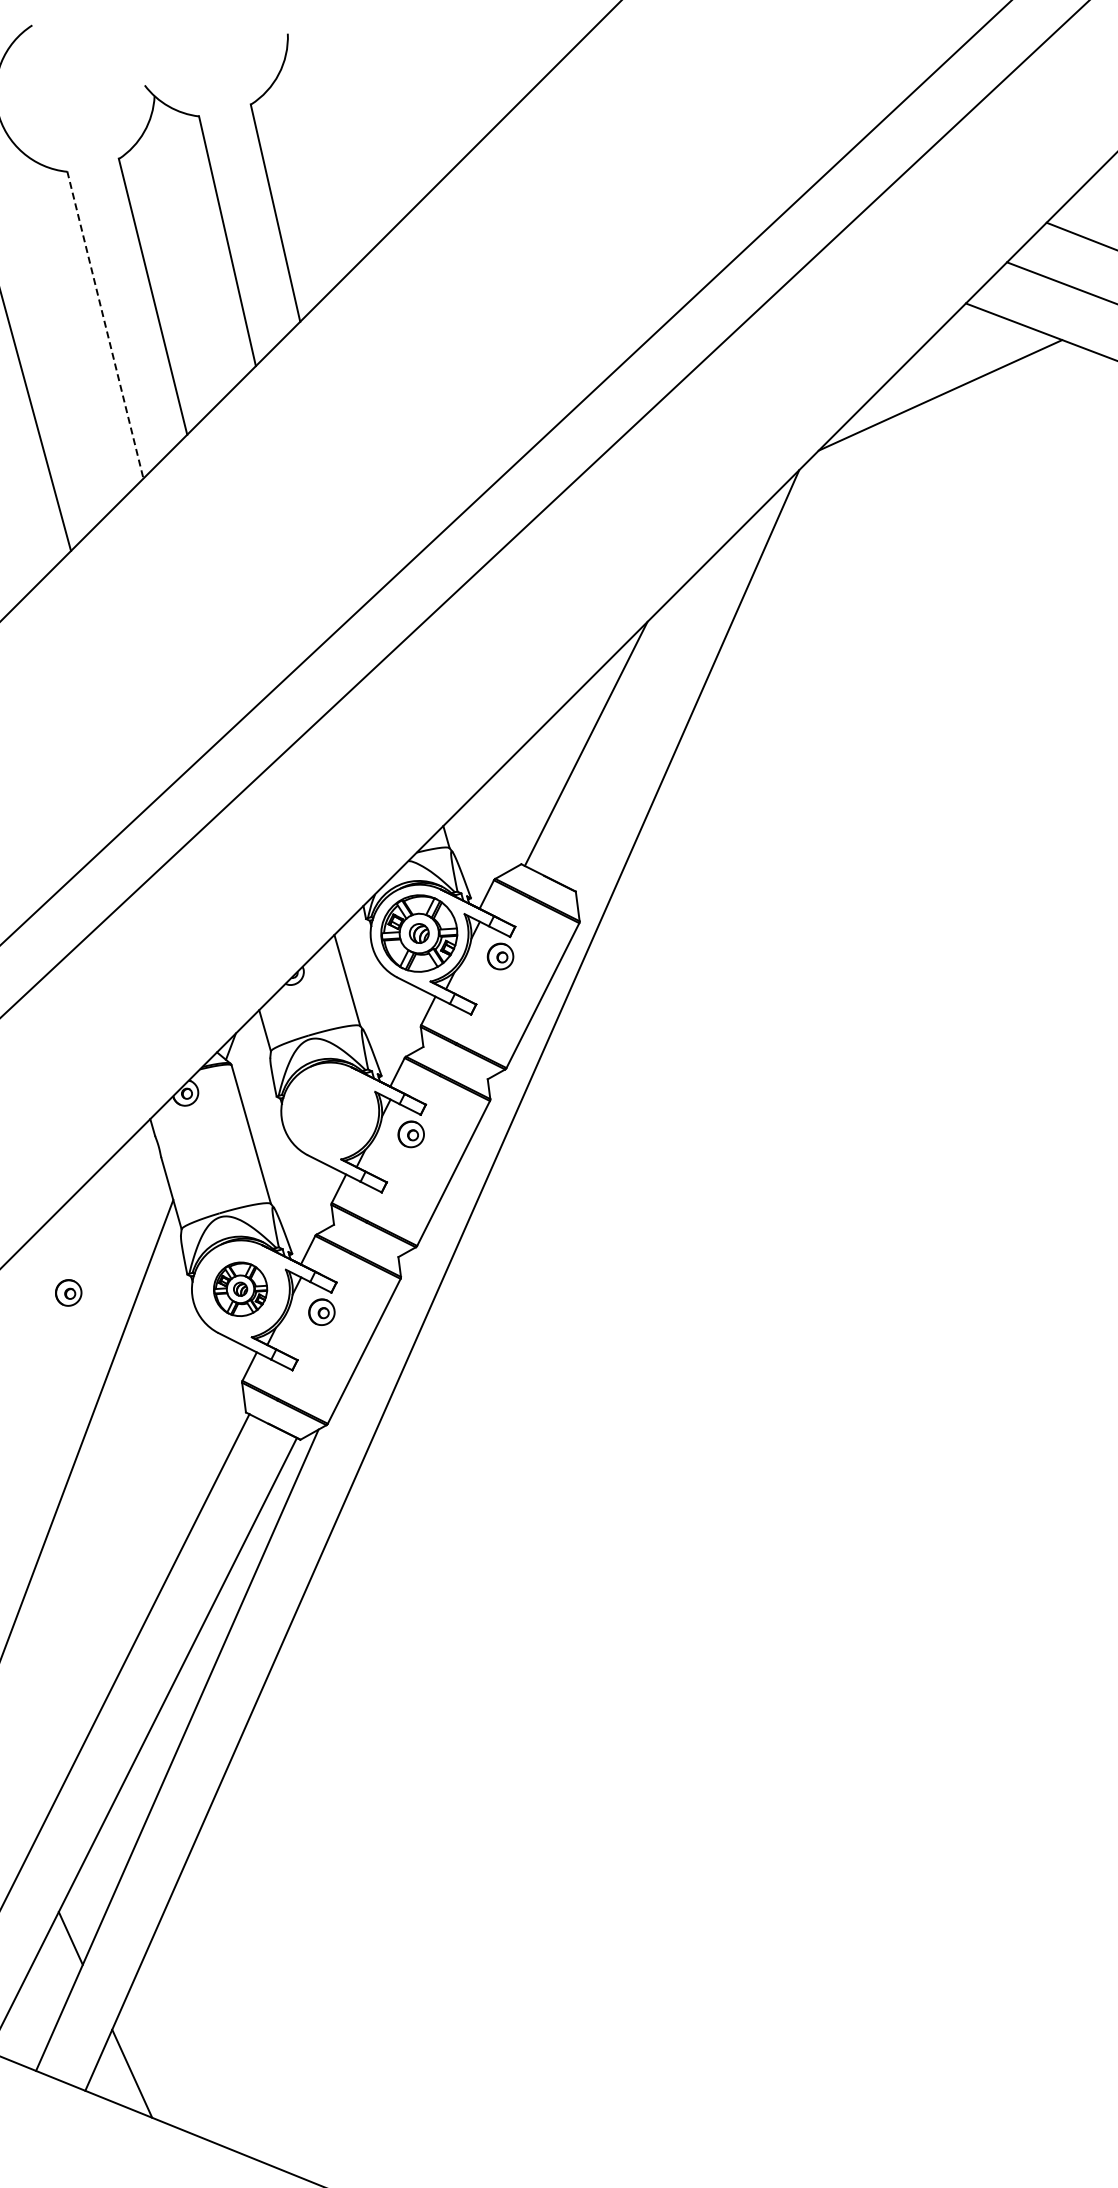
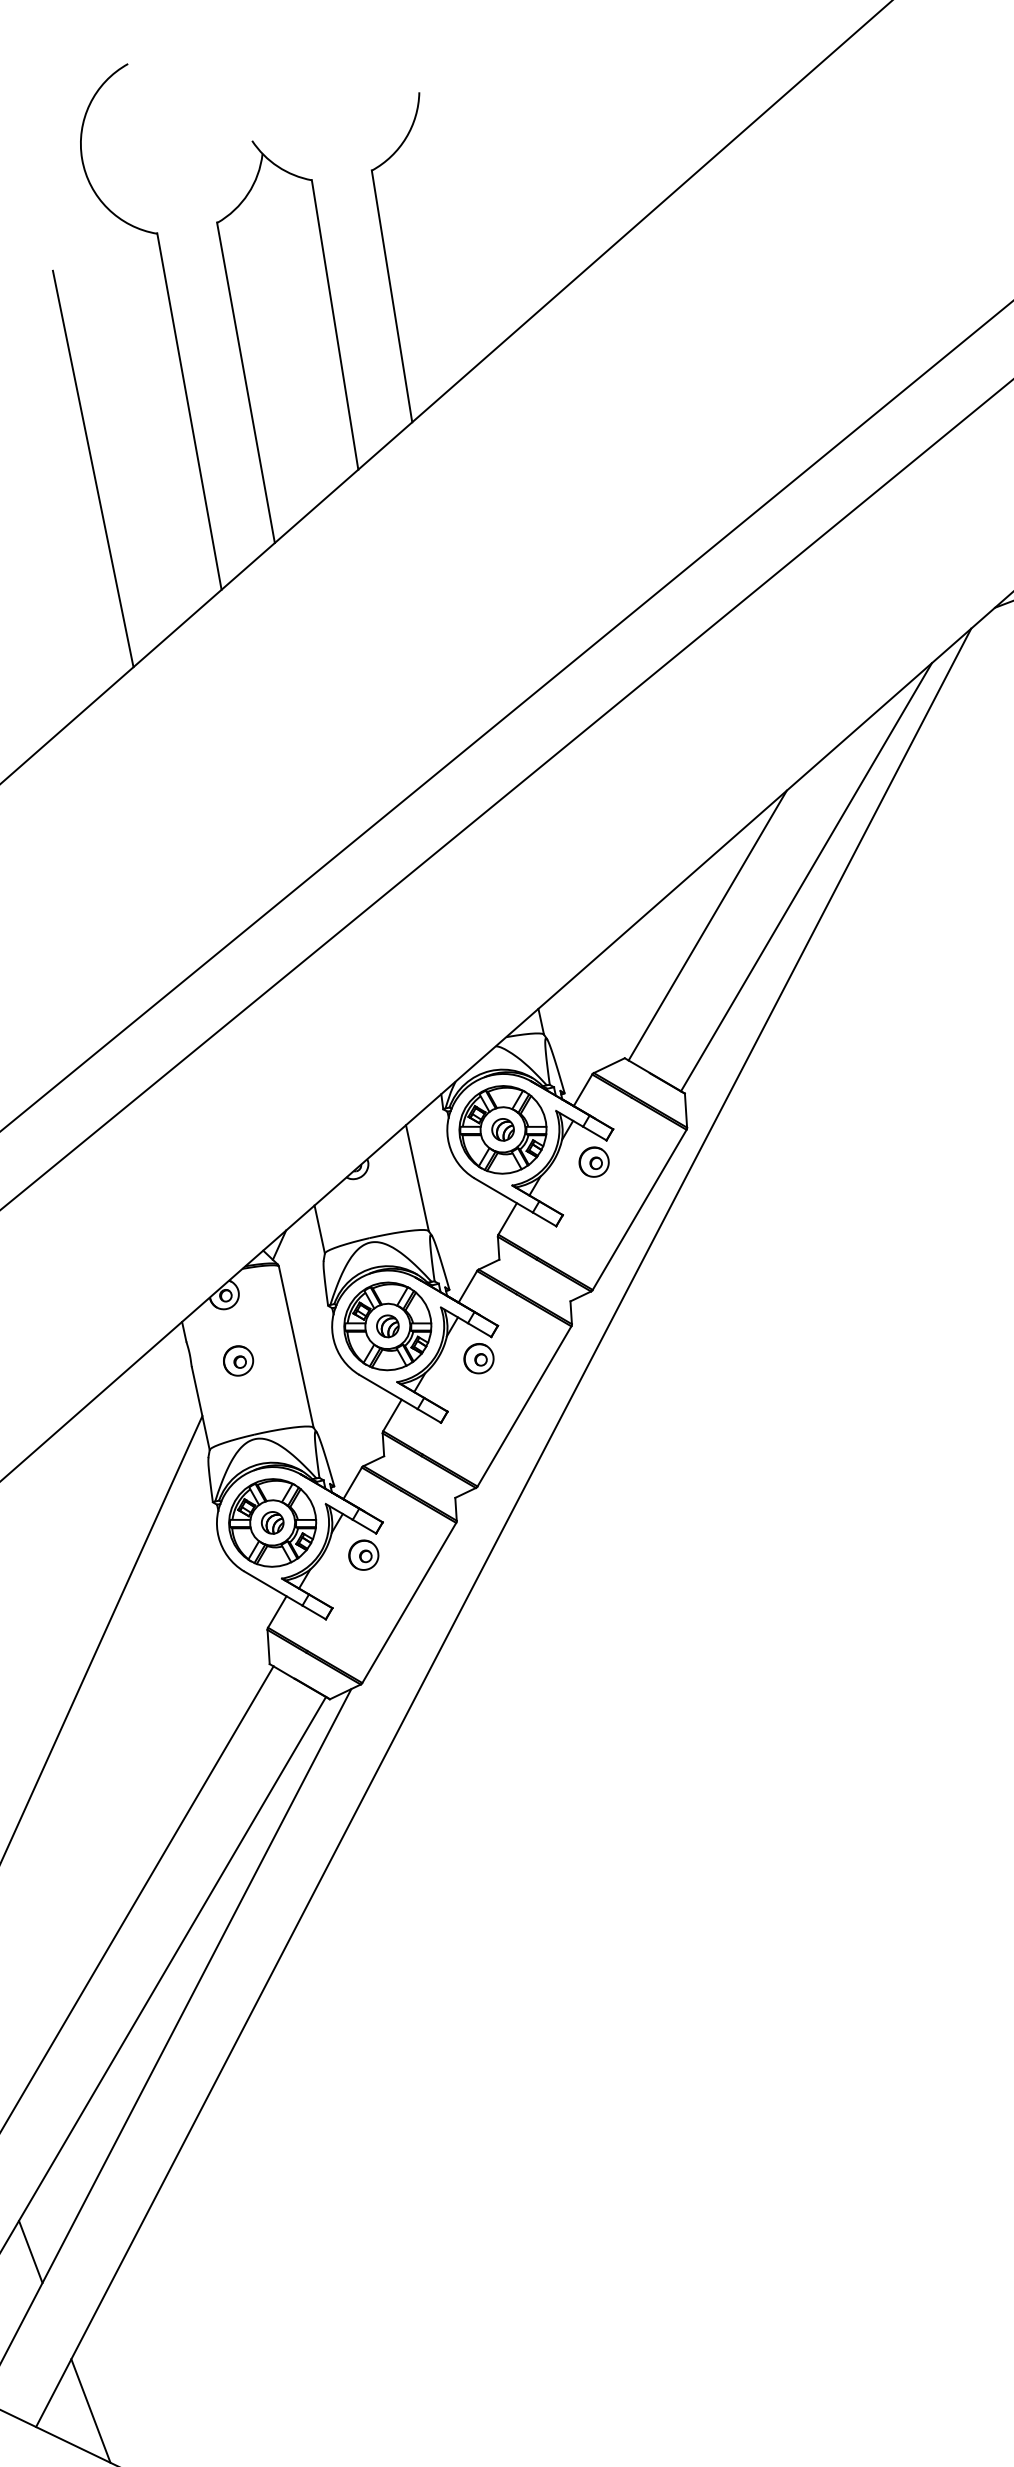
line: (105, 325) -> (189, 412), dashed -> solid
line: (669, 696) -> (806, 877), added
part: (329, 1111) -> (387, 1326), added
part: (240, 1289) -> (272, 1523), size x1.43
part: (68, 1292) -> (238, 1360), moved

